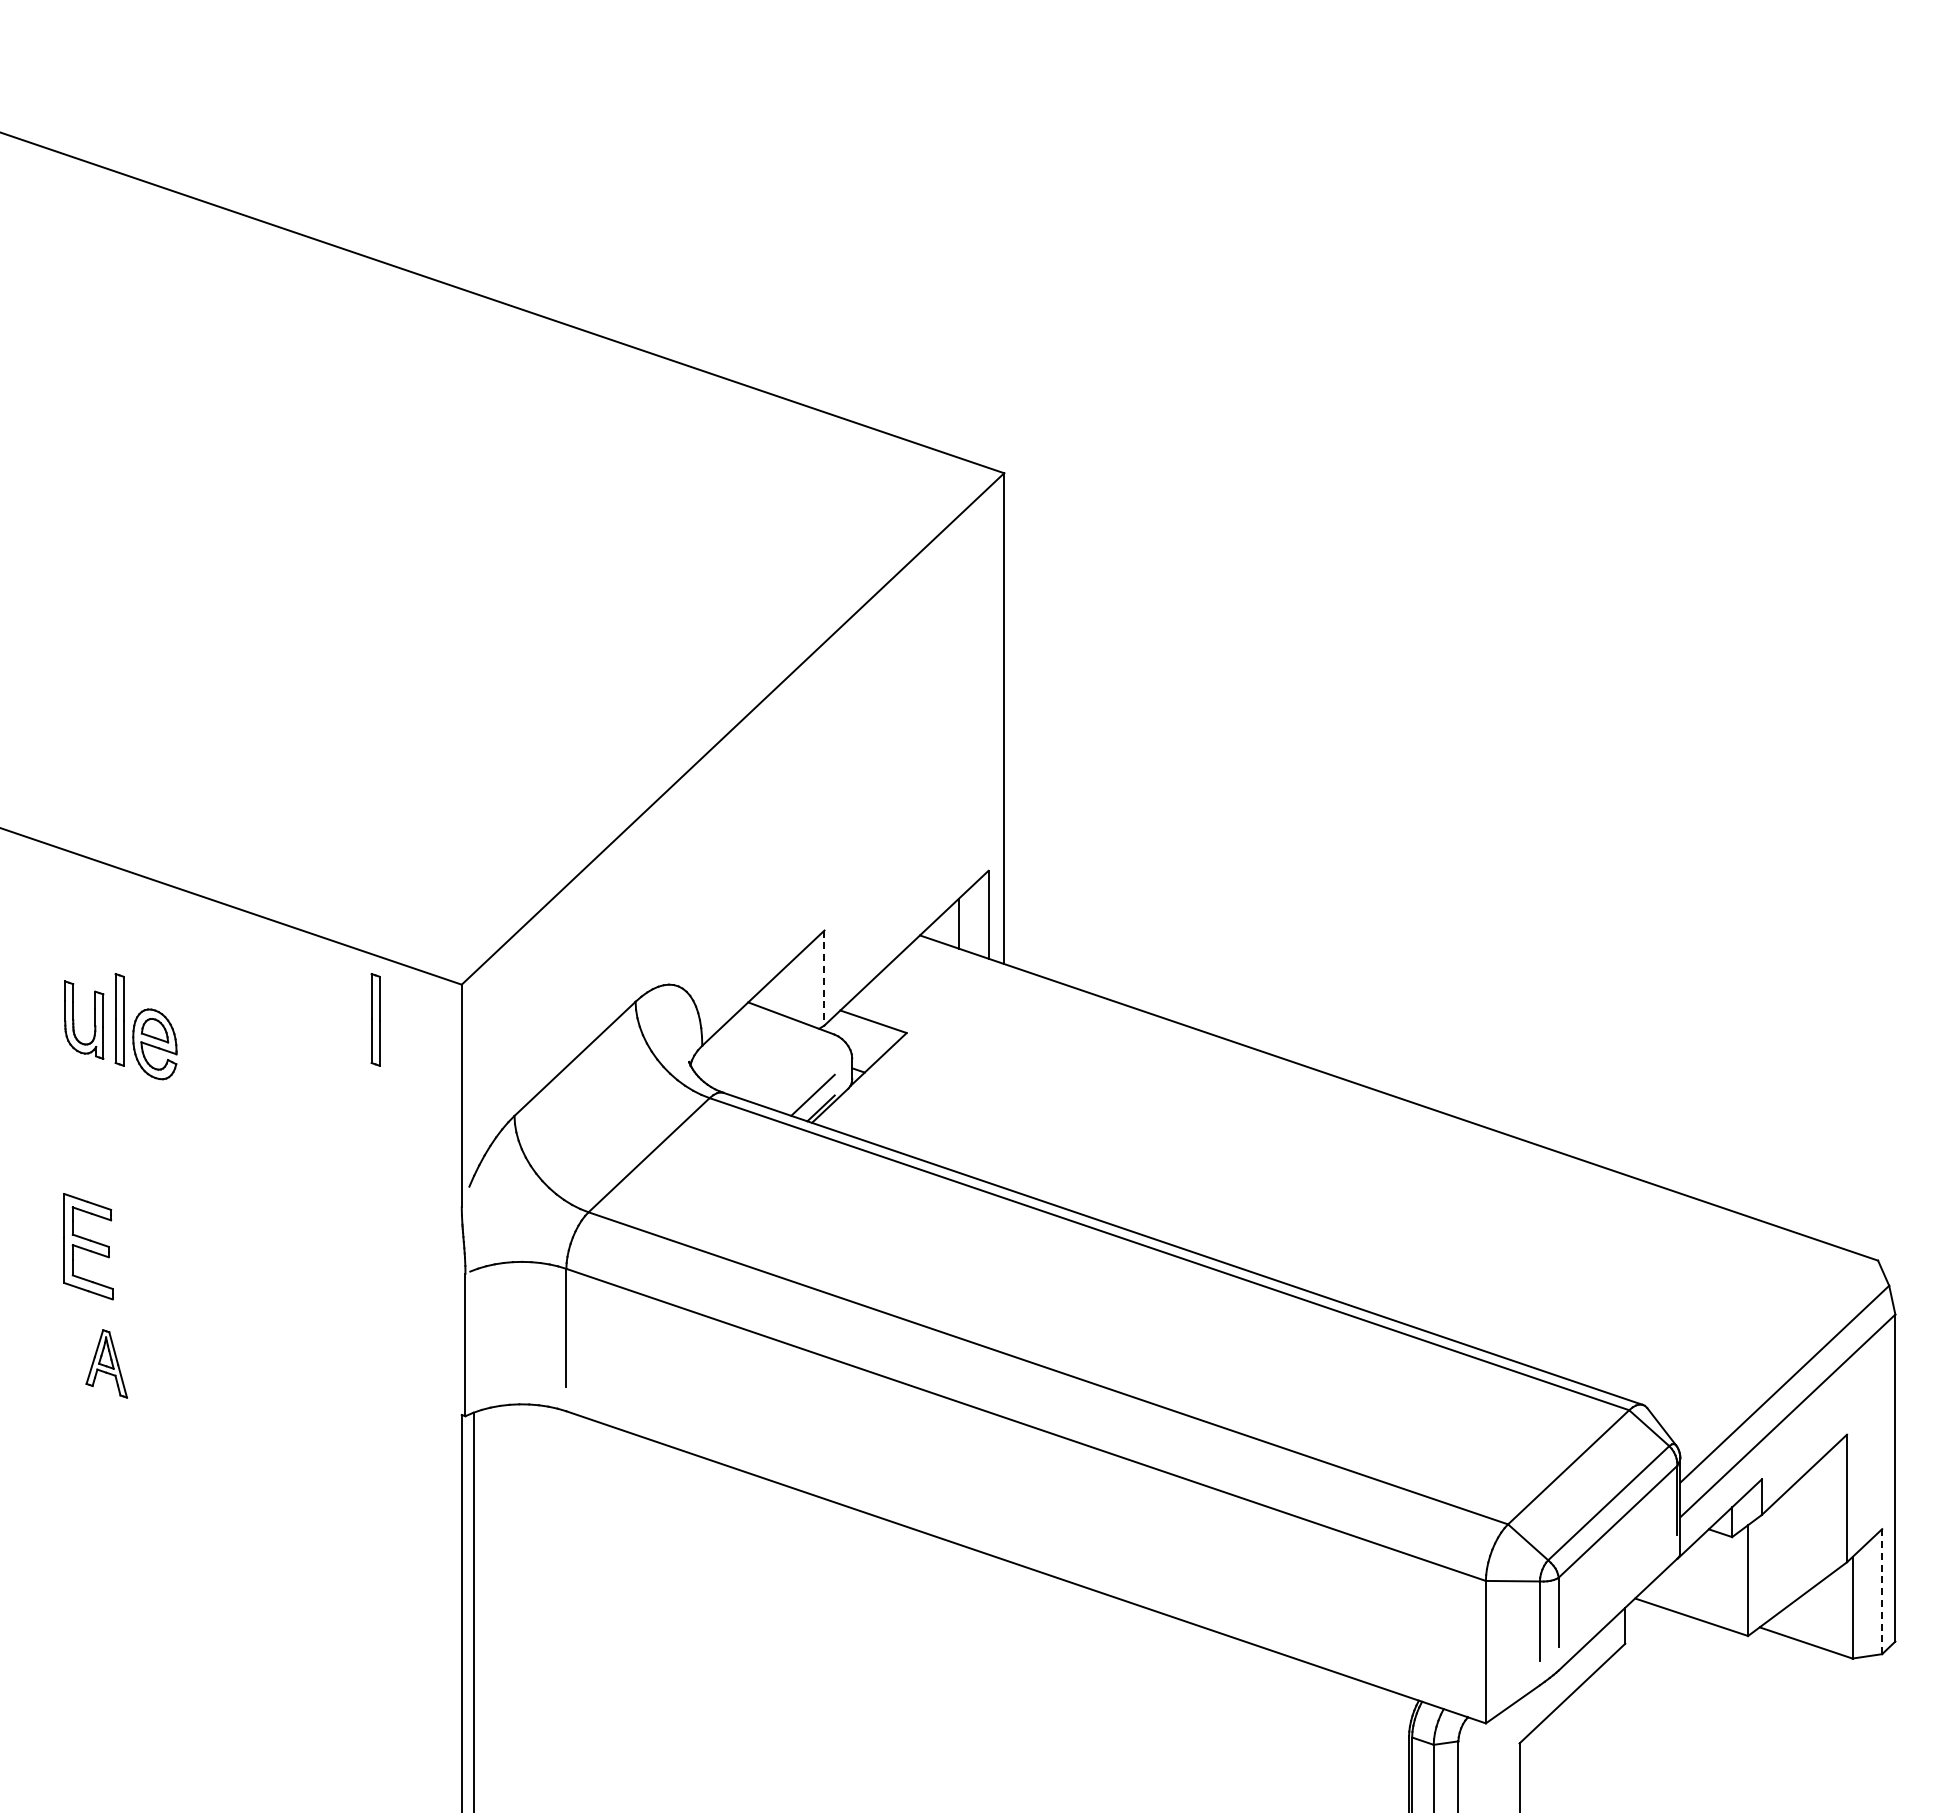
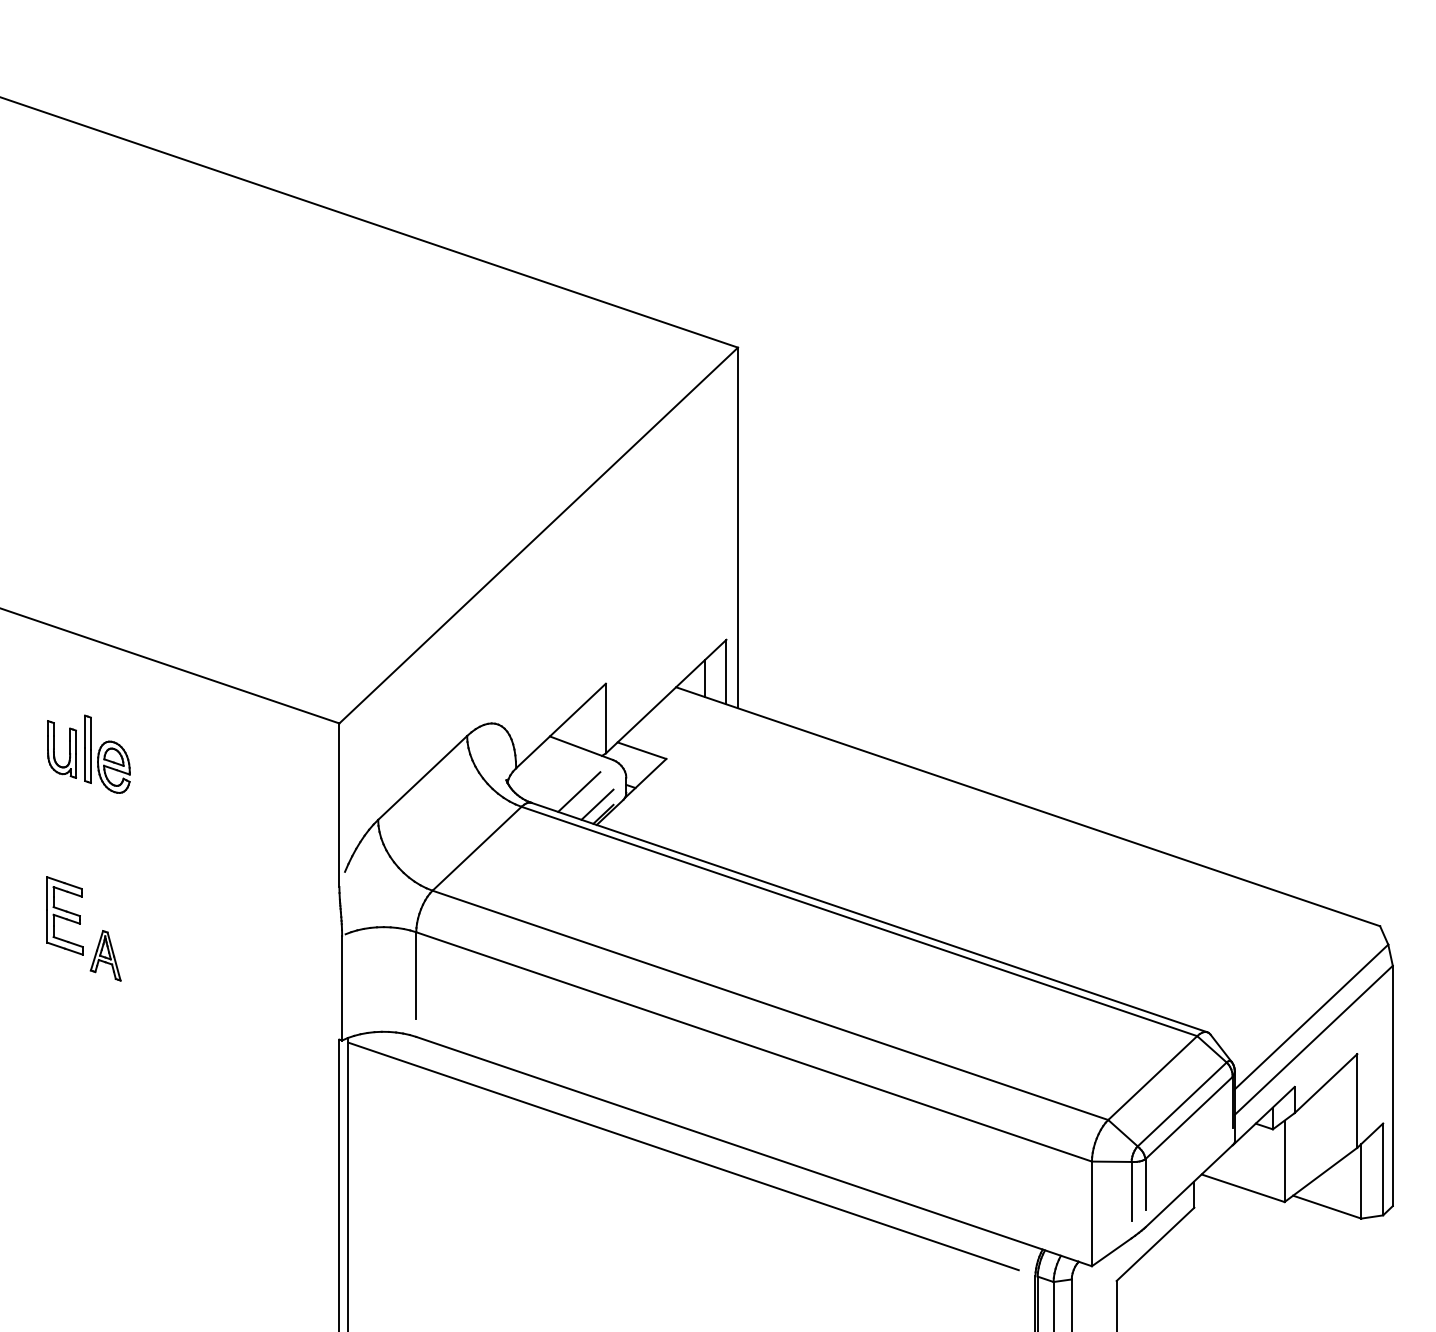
line: (824, 978) -> (605, 718), dashed -> solid
part: (375, 1019) -> (276, 749), removed
line: (787, 1077) -> (578, 791), added
part: (106, 1363) -> (105, 955), moved
line: (929, 1573) -> (683, 1156), added
line: (1882, 1591) -> (1383, 1169), dashed -> solid

